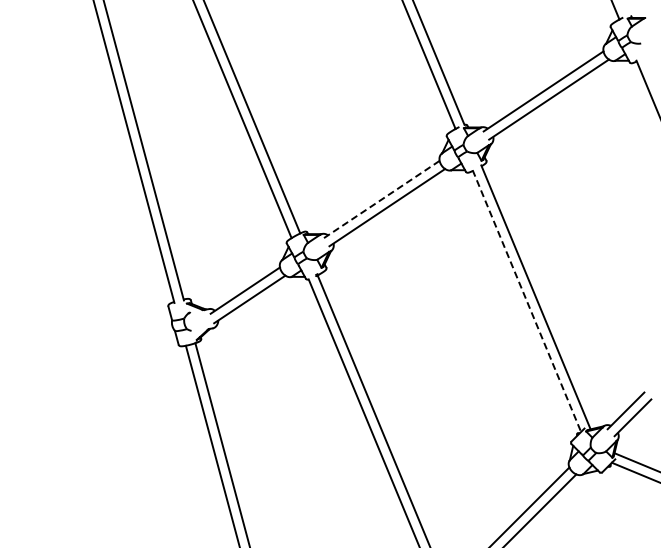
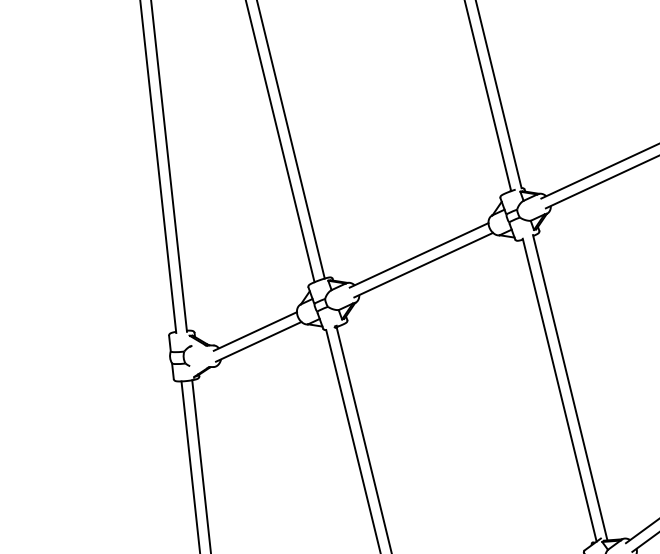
line: (381, 199) -> (418, 255), dashed -> solid
line: (526, 301) -> (559, 390), dashed -> solid

